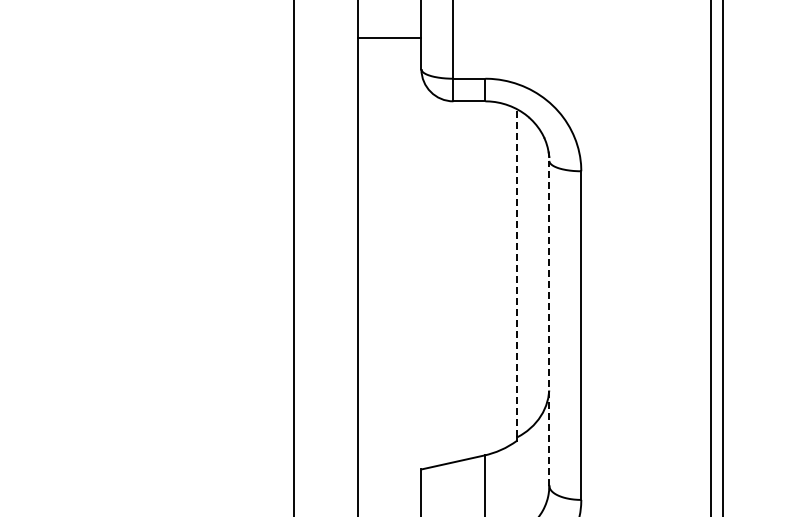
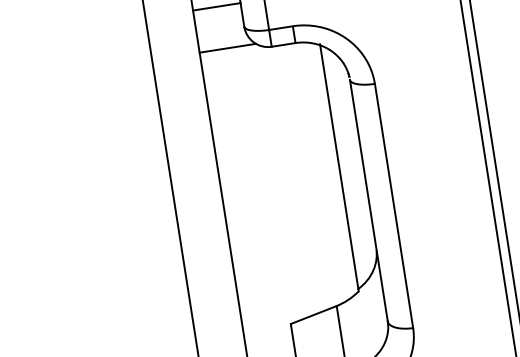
line: (395, 94) -> (227, 48), added
line: (517, 273) -> (339, 167), dashed -> solid
line: (549, 322) -> (368, 199), dashed -> solid

